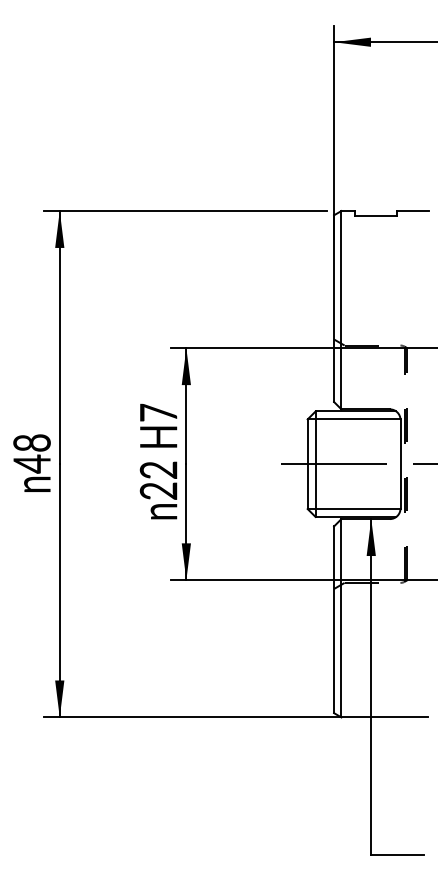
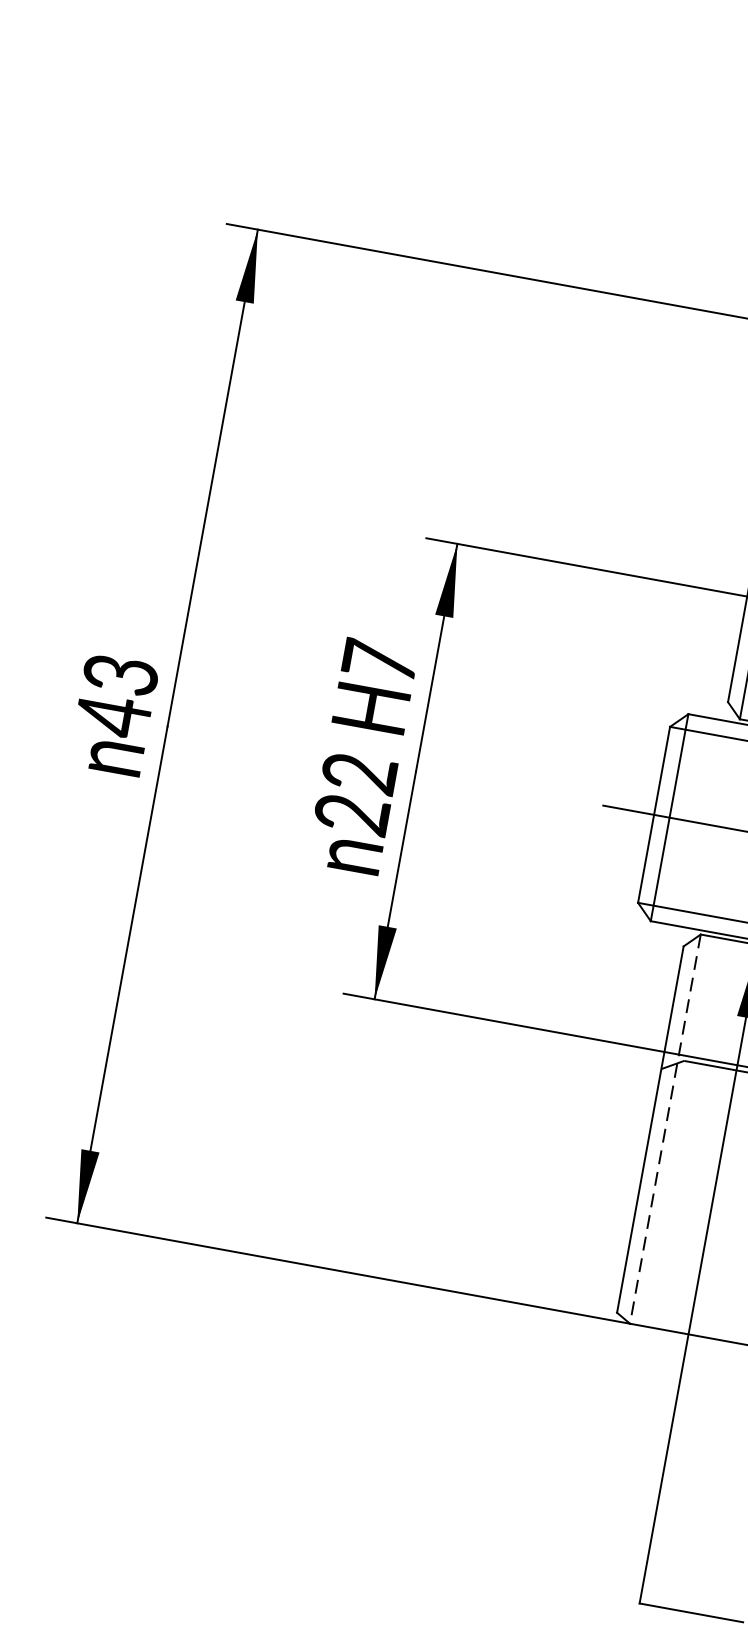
text: (31, 442) -> (119, 673), 48 -> 43
line: (341, 618) -> (665, 1129), solid -> dashed

